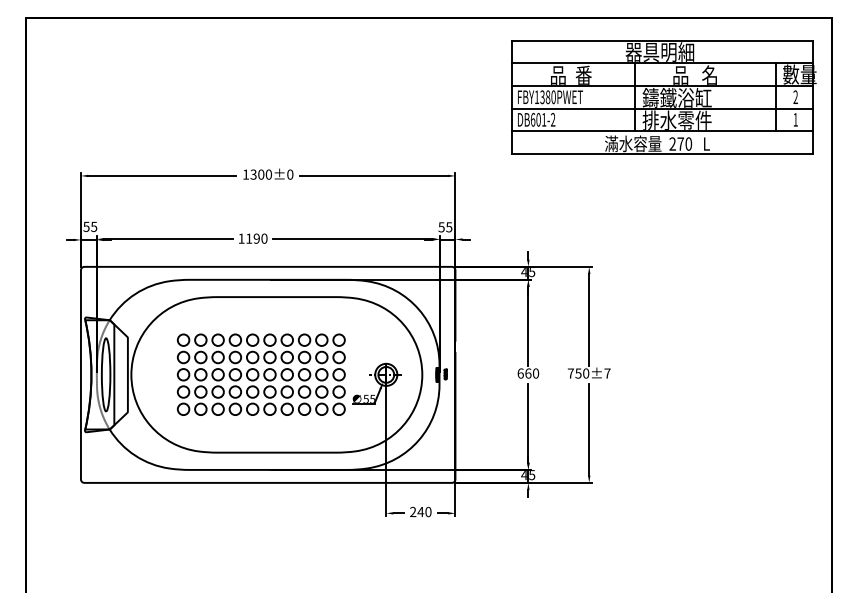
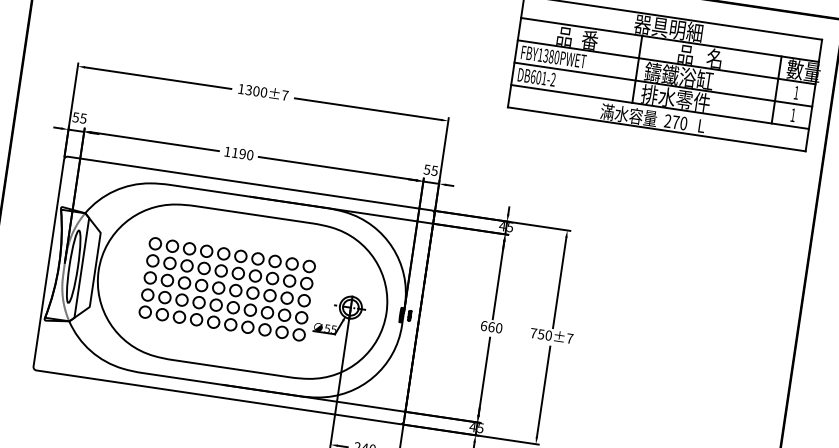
text: (795, 96) -> (796, 92), 2 -> 1
text: (290, 174) -> (285, 95), 1300±0 -> 1300±7

